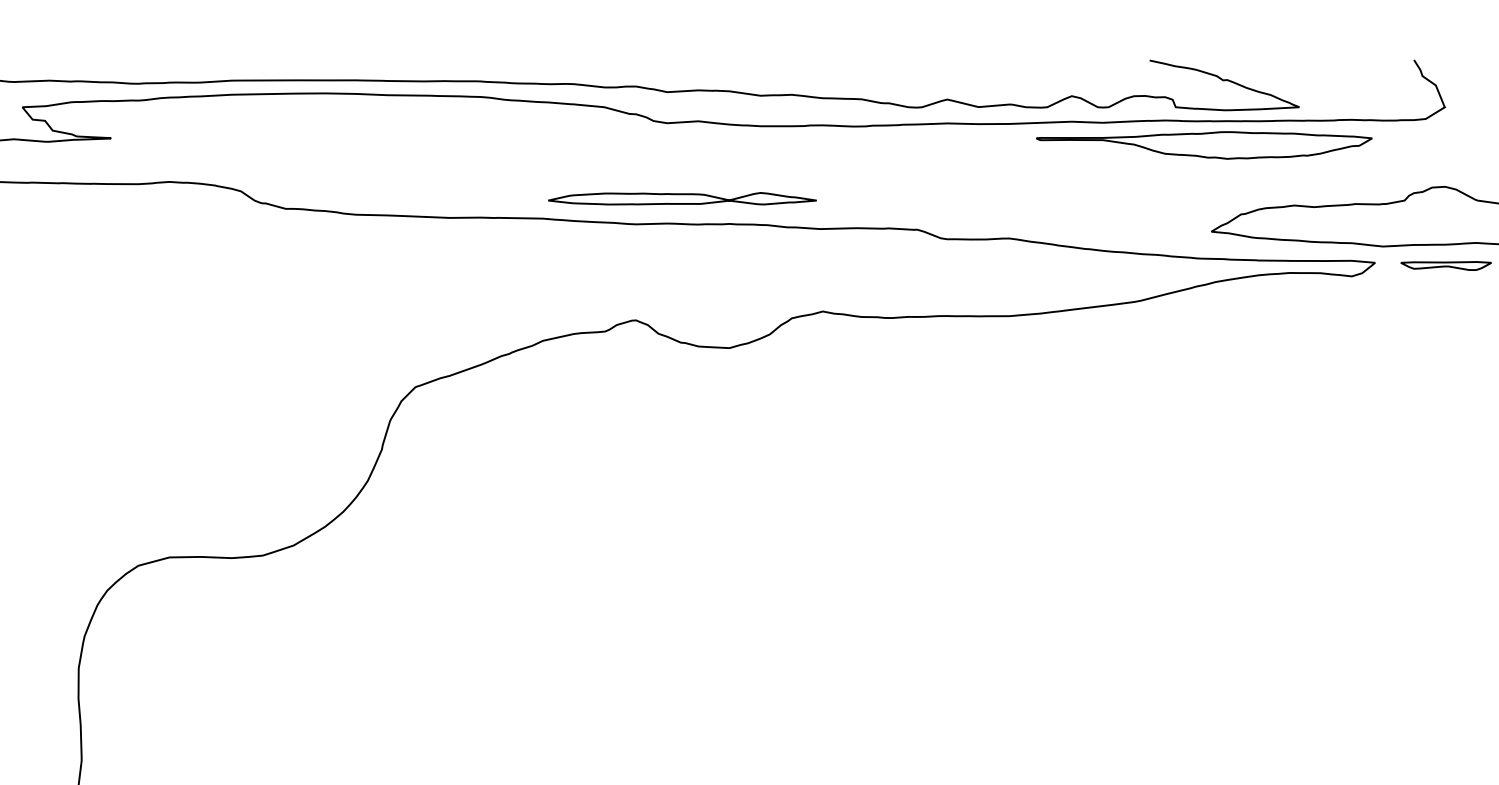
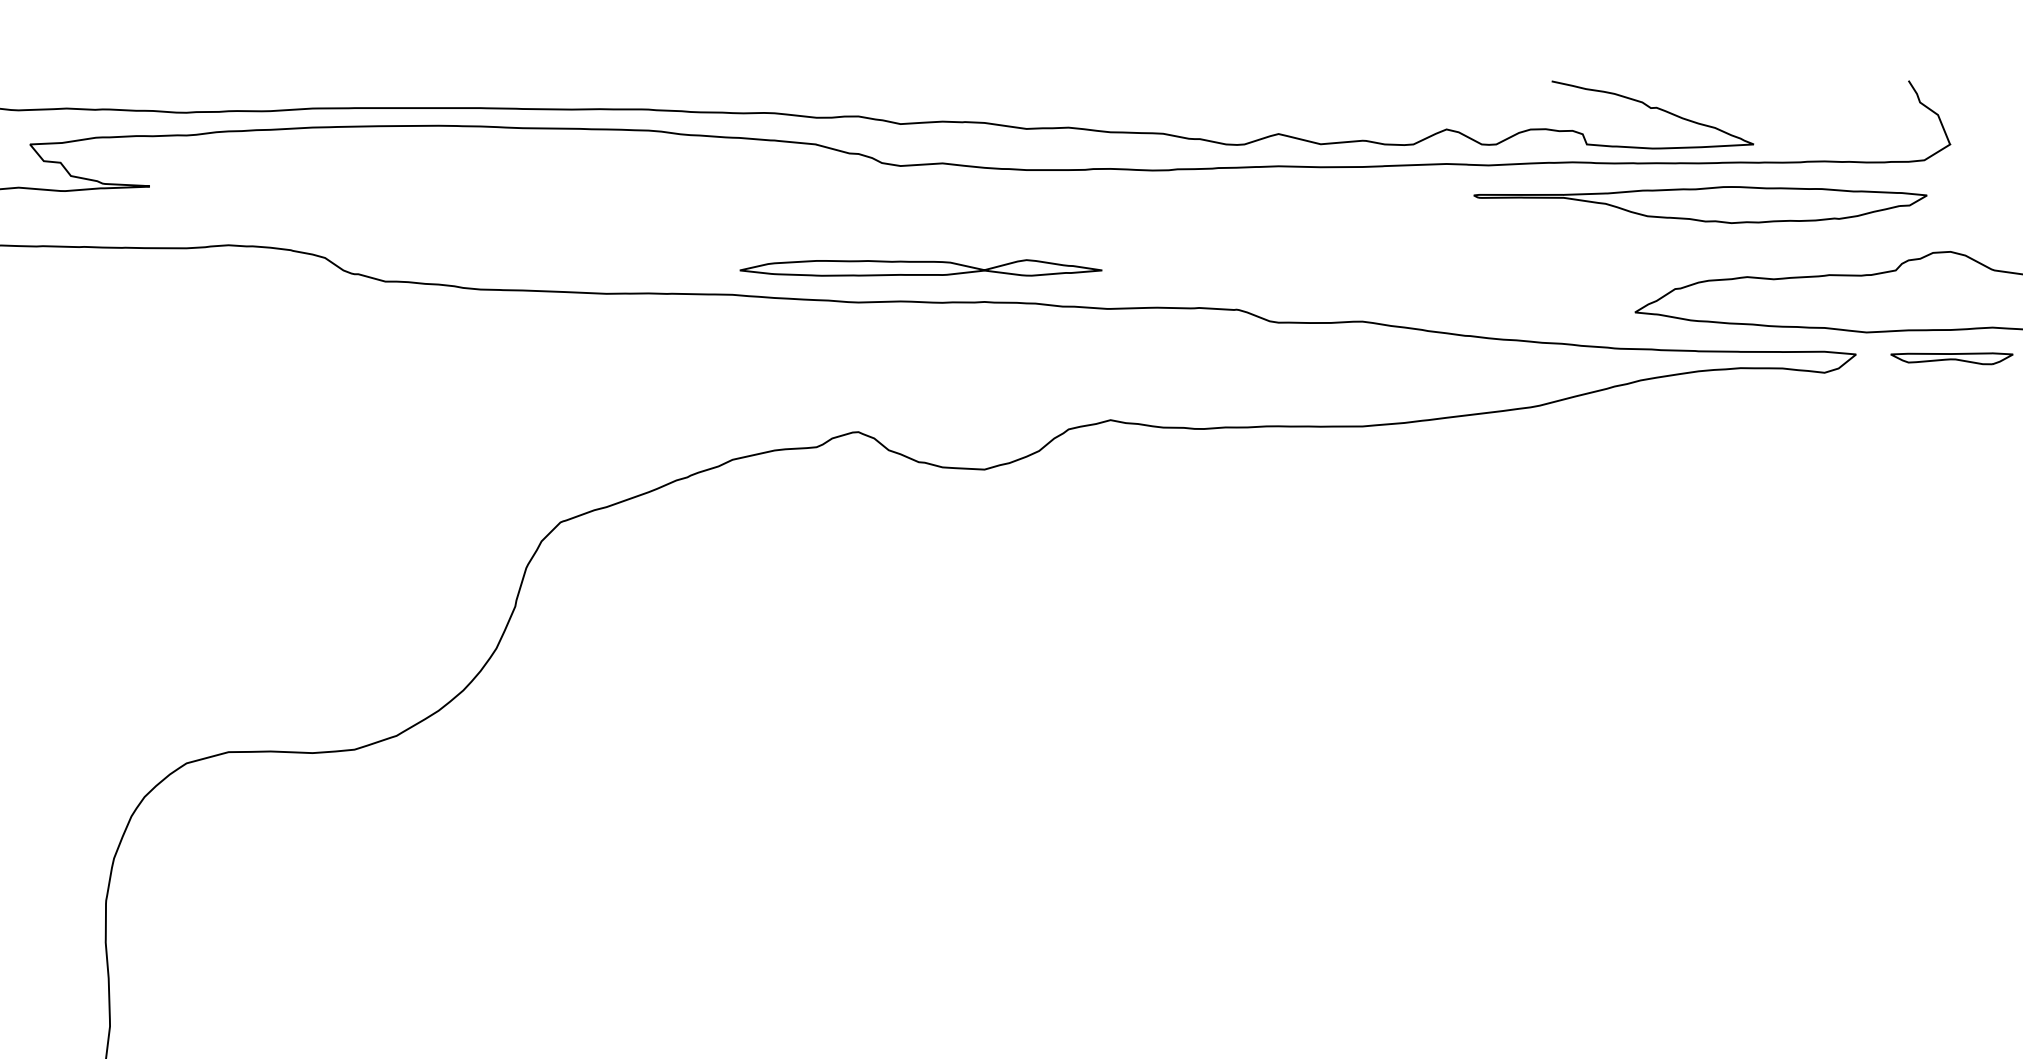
part: (1204, 145) -> (1700, 204), moved

